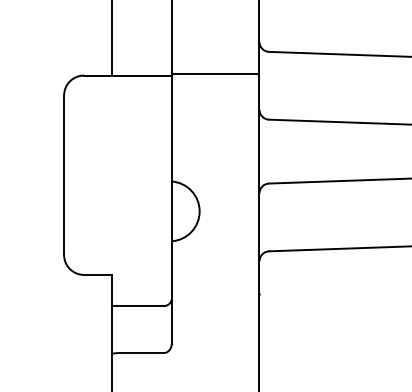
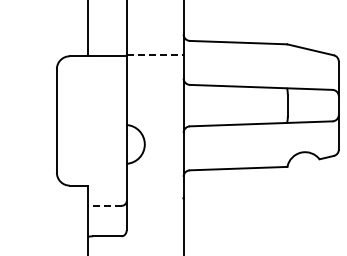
line: (216, 74) -> (155, 55), solid -> dashed
line: (137, 305) -> (104, 205), solid -> dashed

